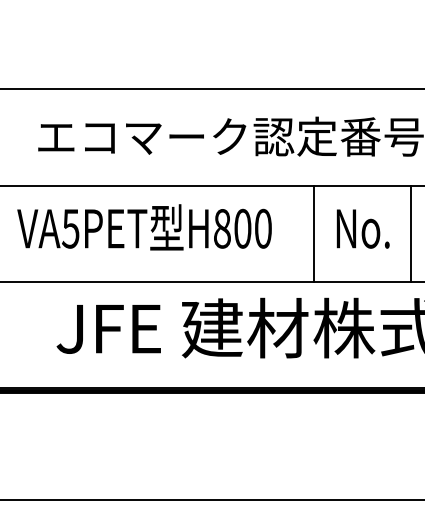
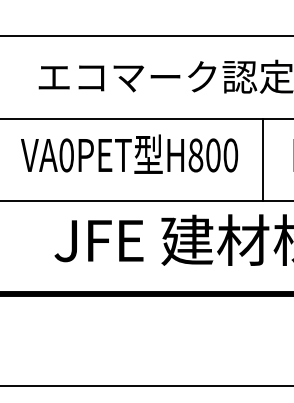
text: (70, 228) -> (66, 155), VA5PET -> VA0PET
line: (314, 233) -> (263, 159), moved

